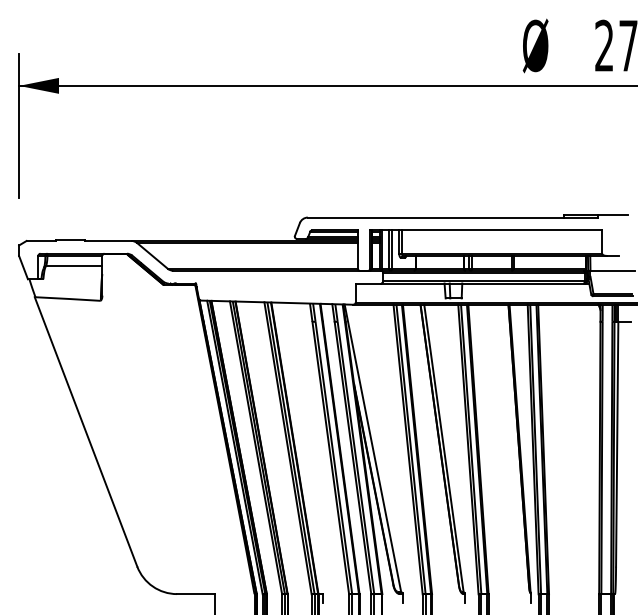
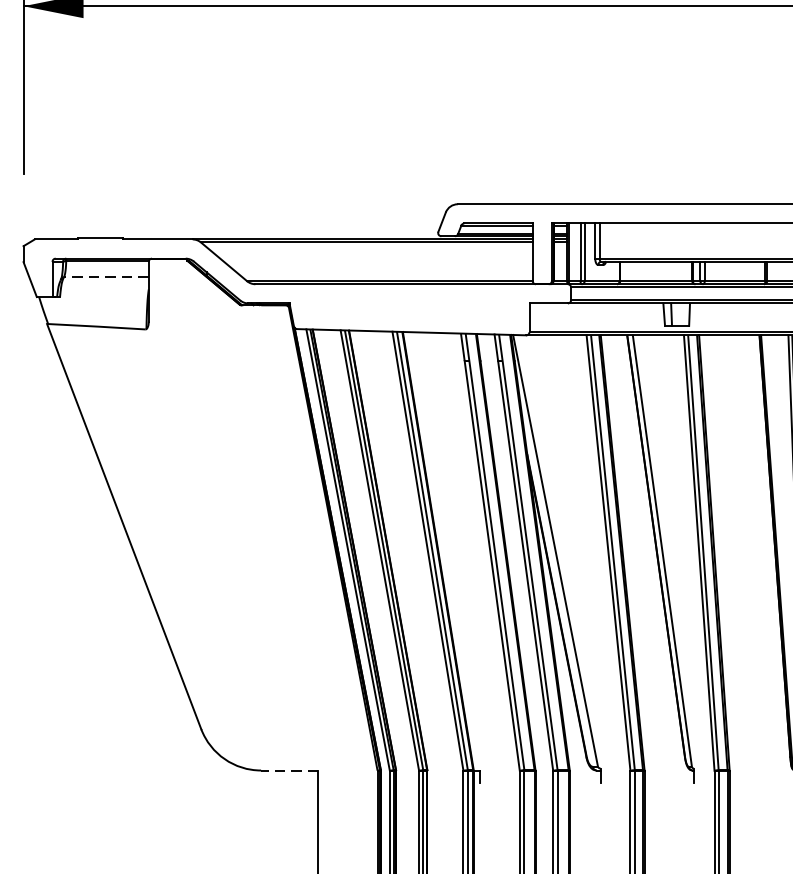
line: (73, 266) -> (105, 277), solid -> dashed
line: (195, 594) -> (288, 771), solid -> dashed

